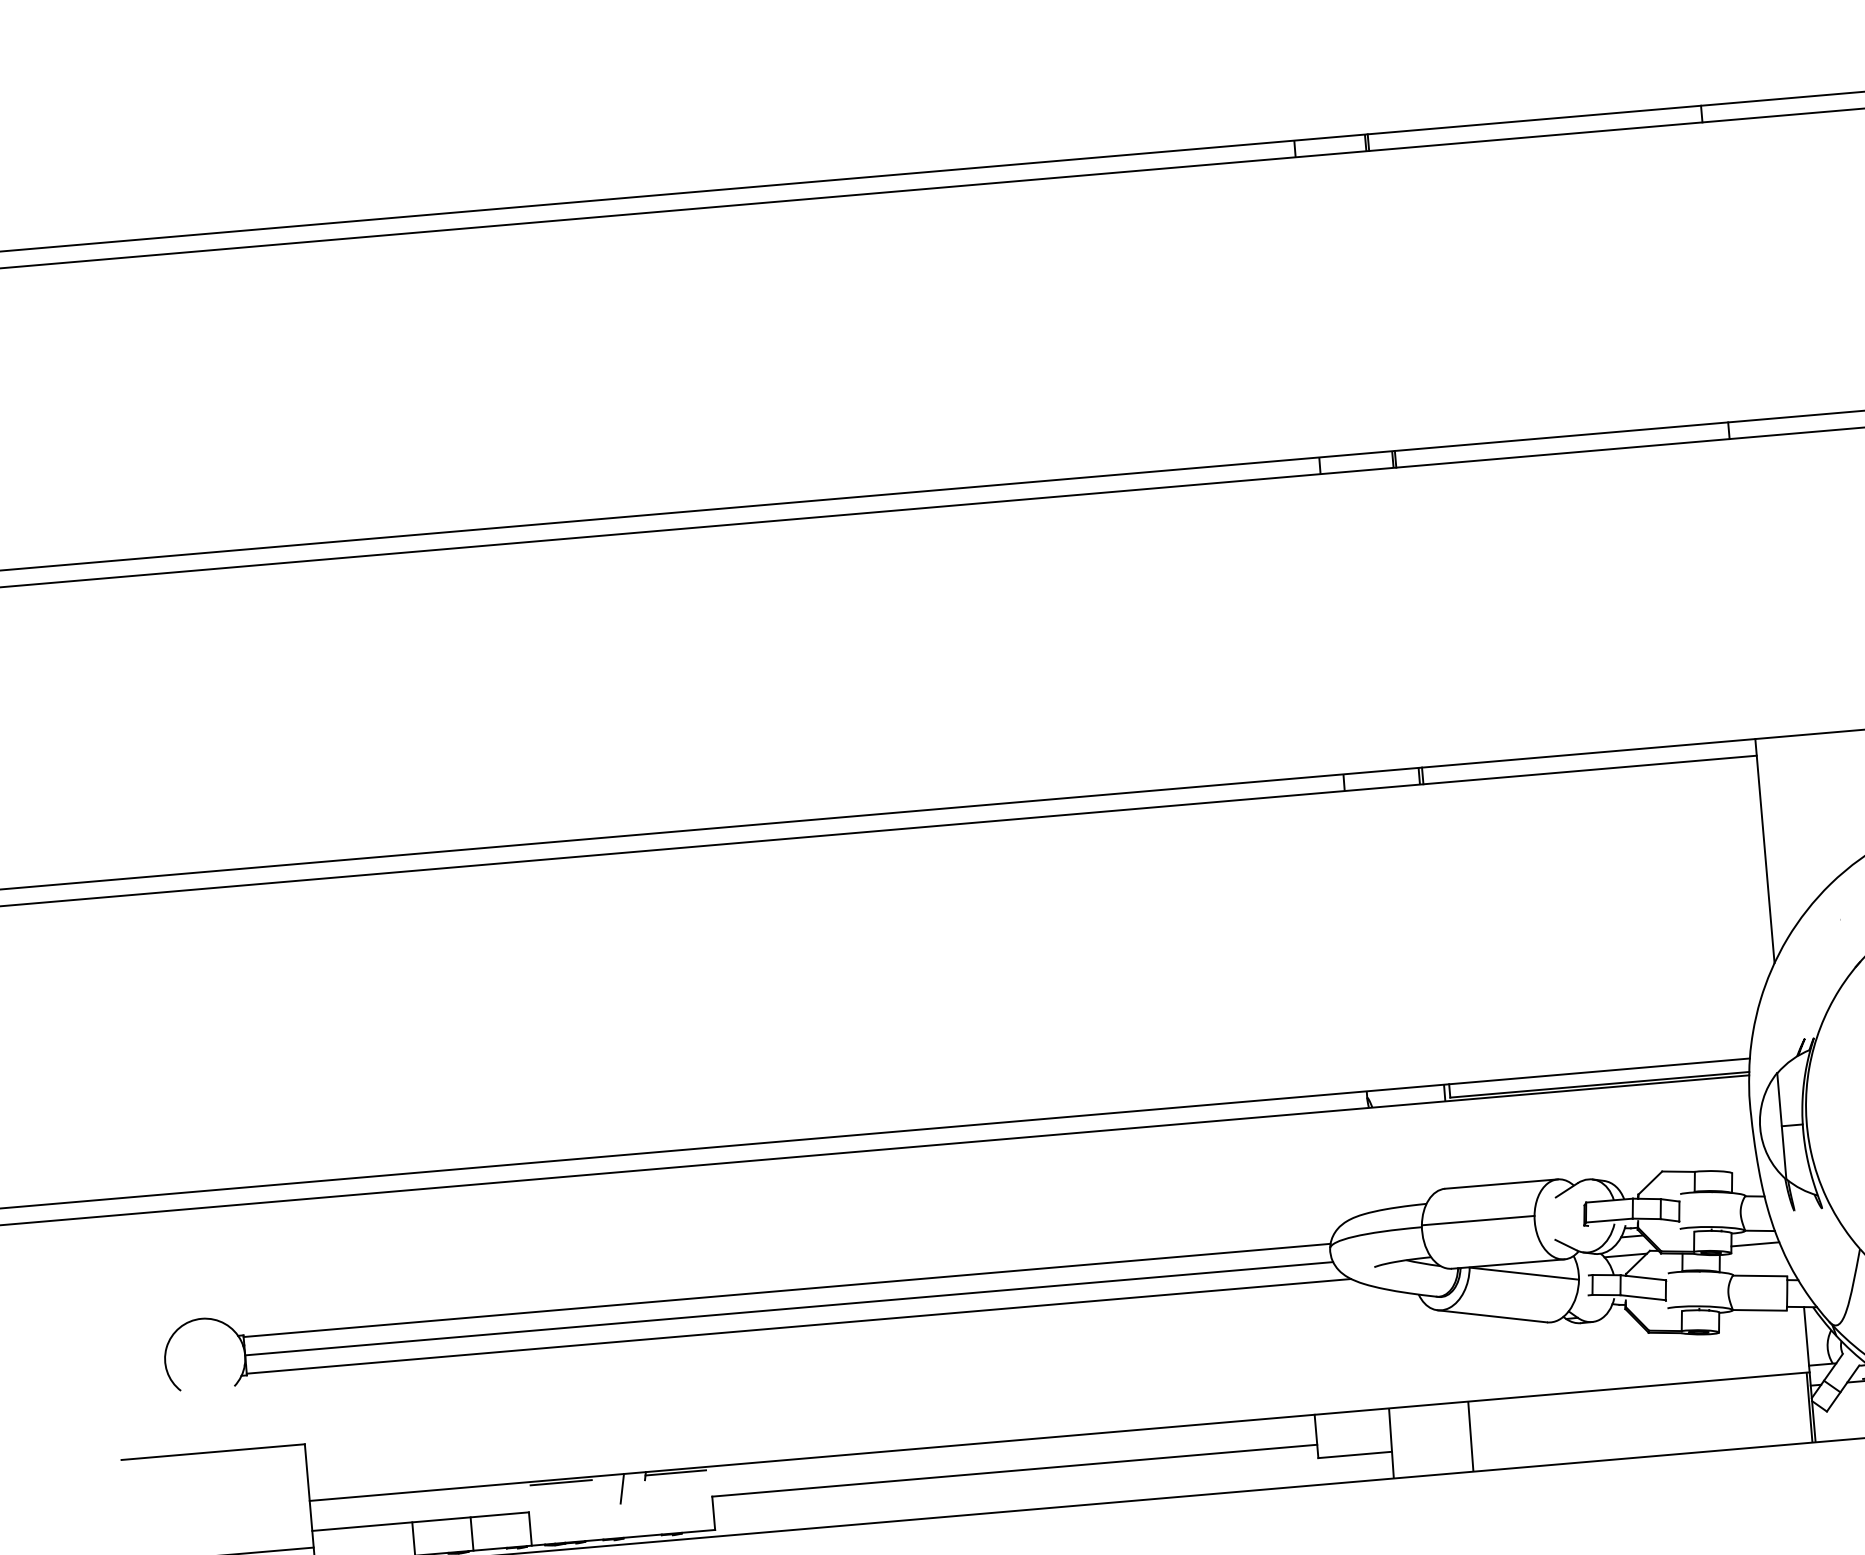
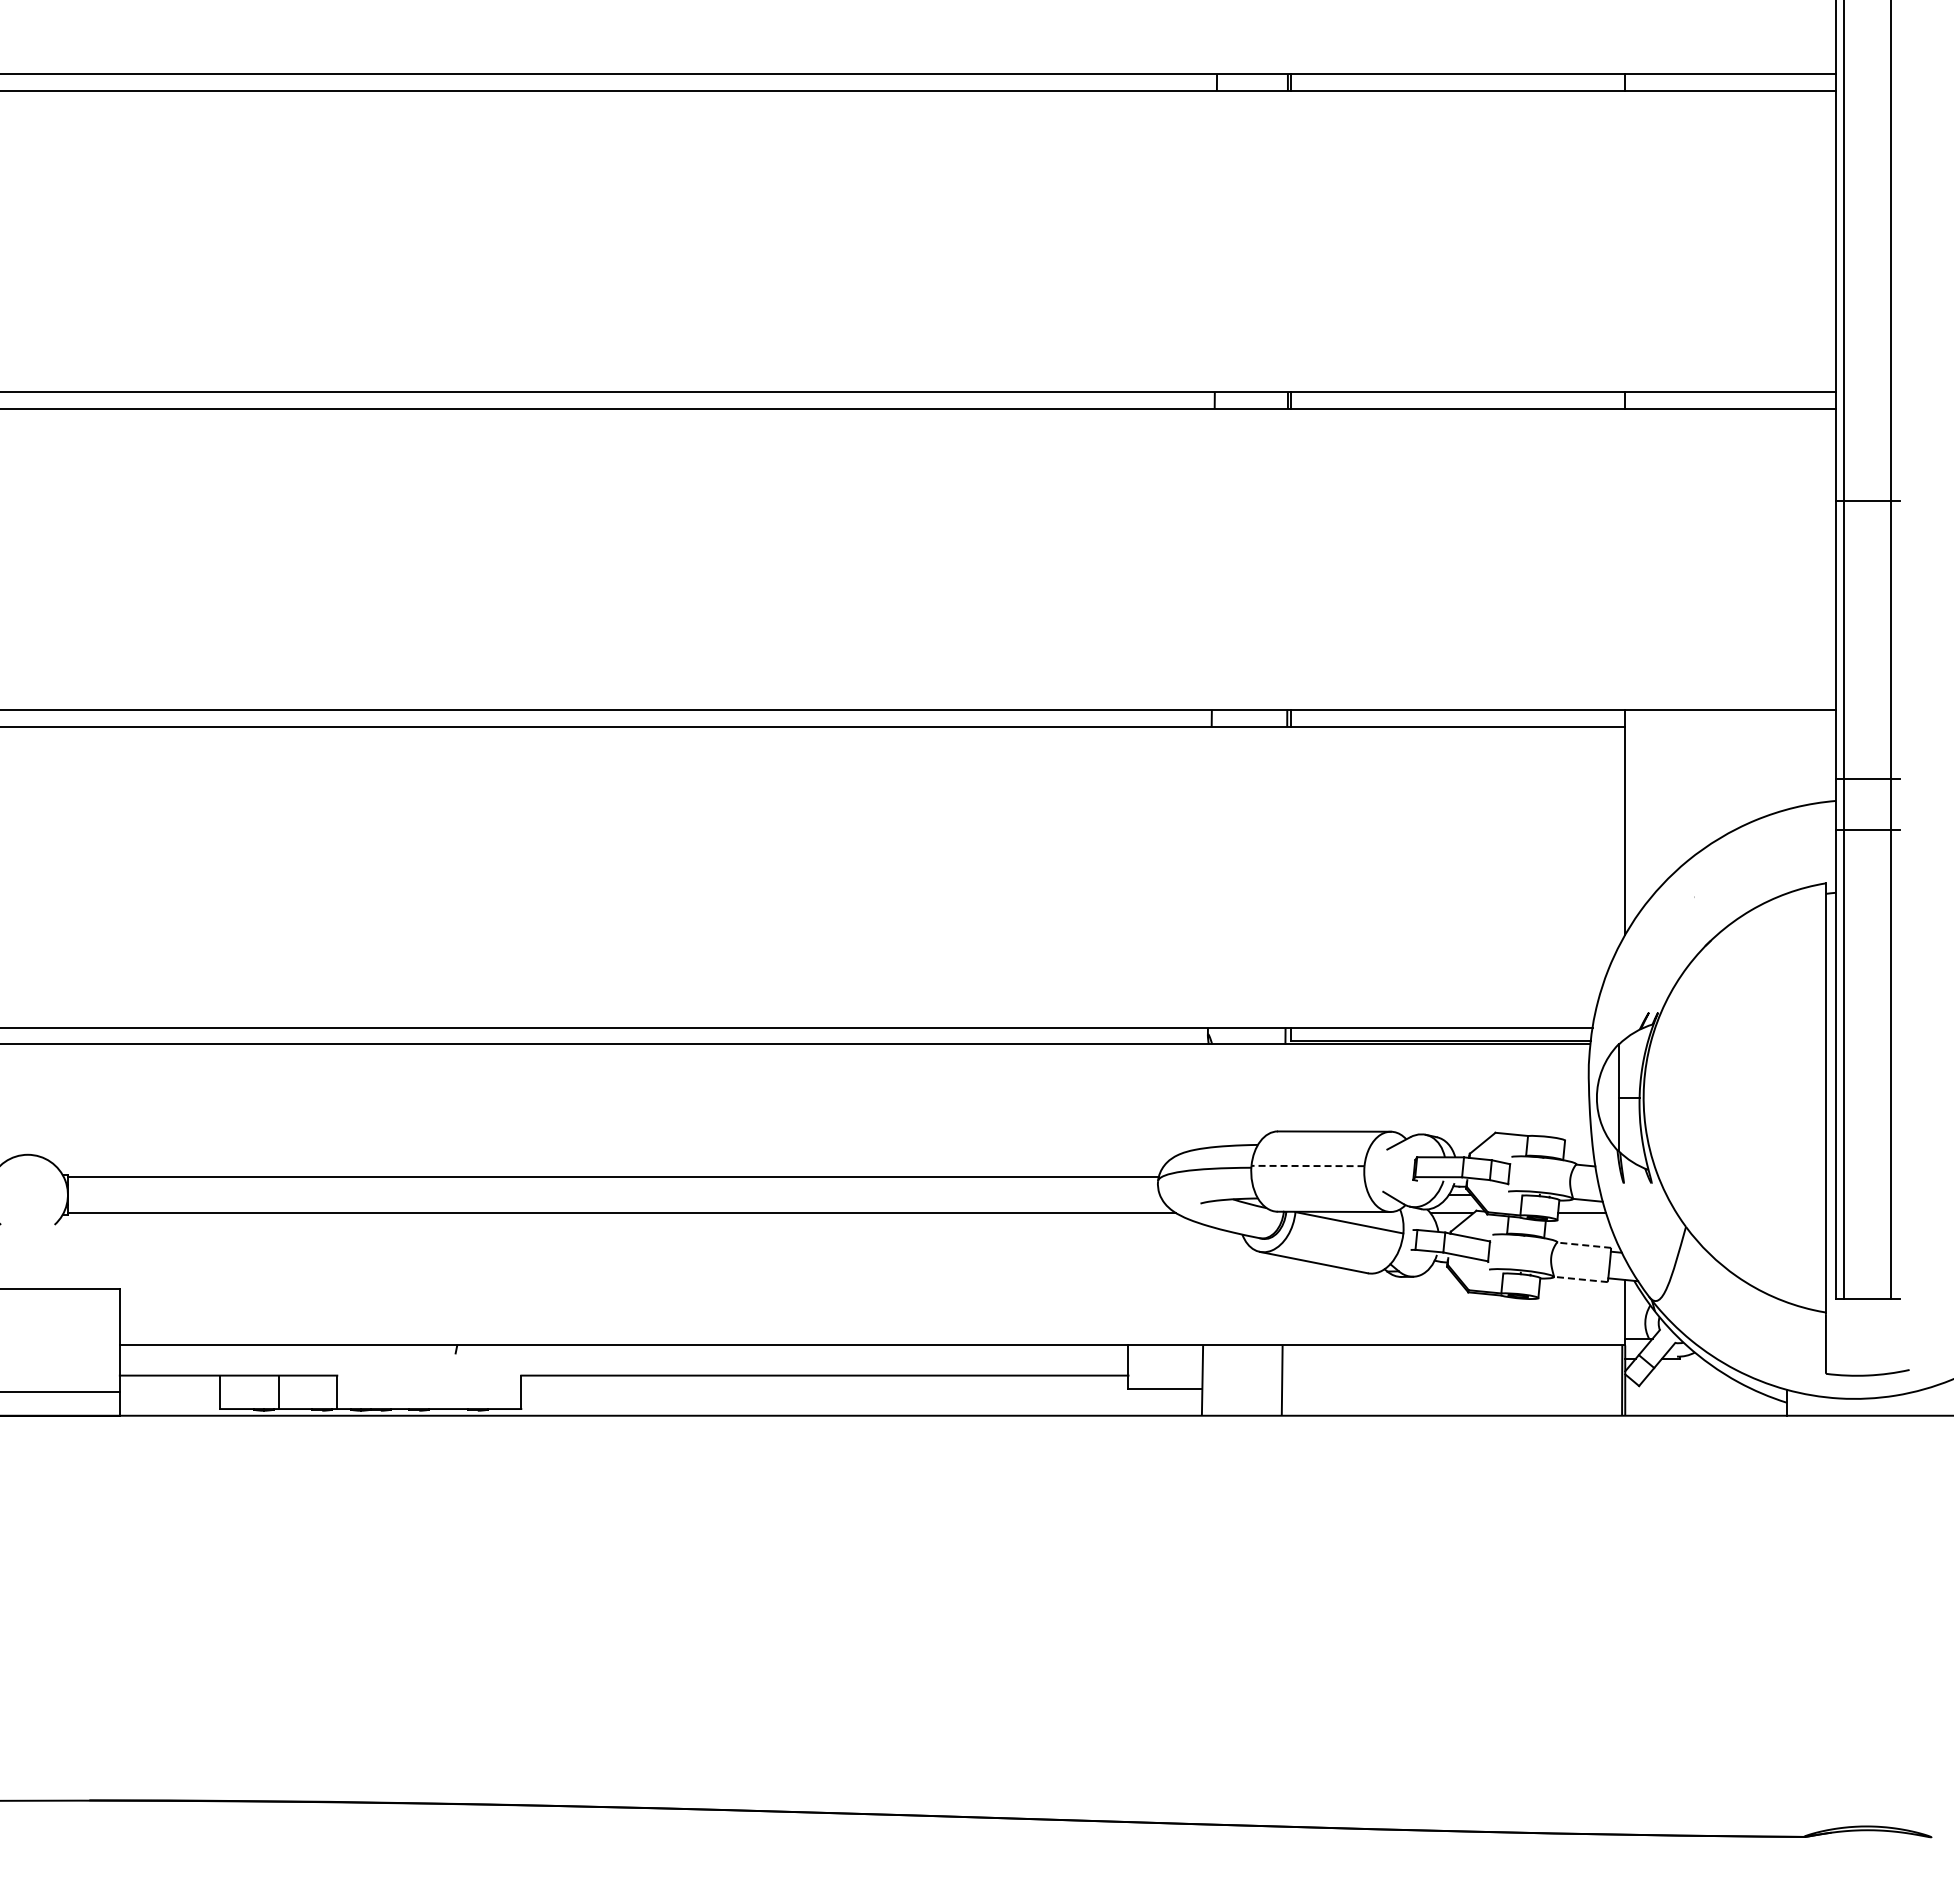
line: (1478, 1221) -> (1308, 1166), solid -> dashed
line: (1759, 1276) -> (1583, 1245), solid -> dashed
line: (788, 1308) -> (613, 1194), removed
line: (1759, 1310) -> (1580, 1279), solid -> dashed
line: (675, 1472) -> (486, 1348), removed
line: (560, 1482) -> (371, 1348), removed
line: (622, 1488) -> (432, 1359), removed

